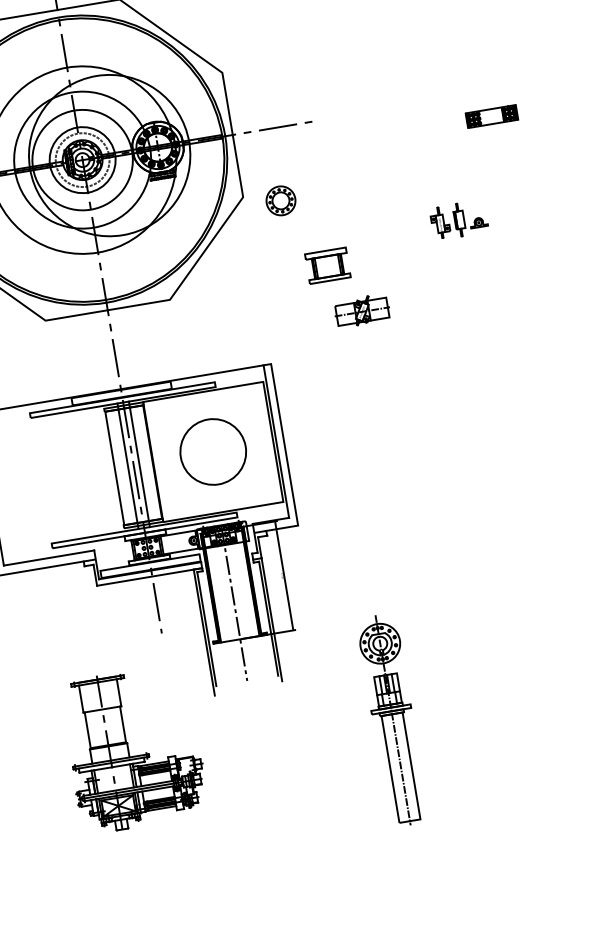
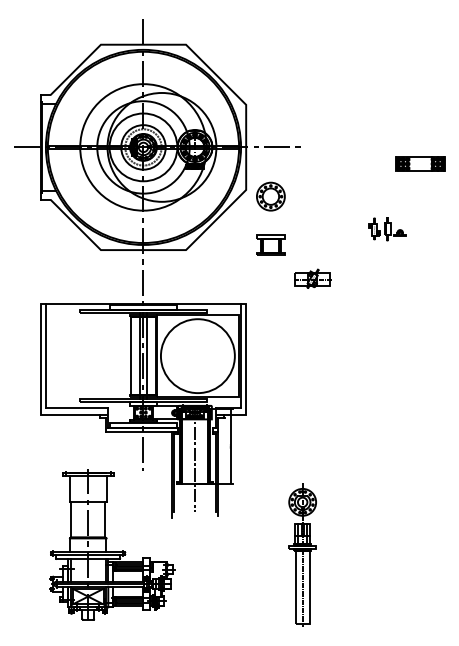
part: (491, 115) -> (420, 163), size x1.43
part: (280, 200) -> (270, 196), size x1.43
part: (327, 265) -> (270, 244), moved
circle: (212, 452) -> (197, 356), size x1.67
part: (392, 720) -> (302, 554), moved
part: (134, 748) -> (112, 544), size x1.43

